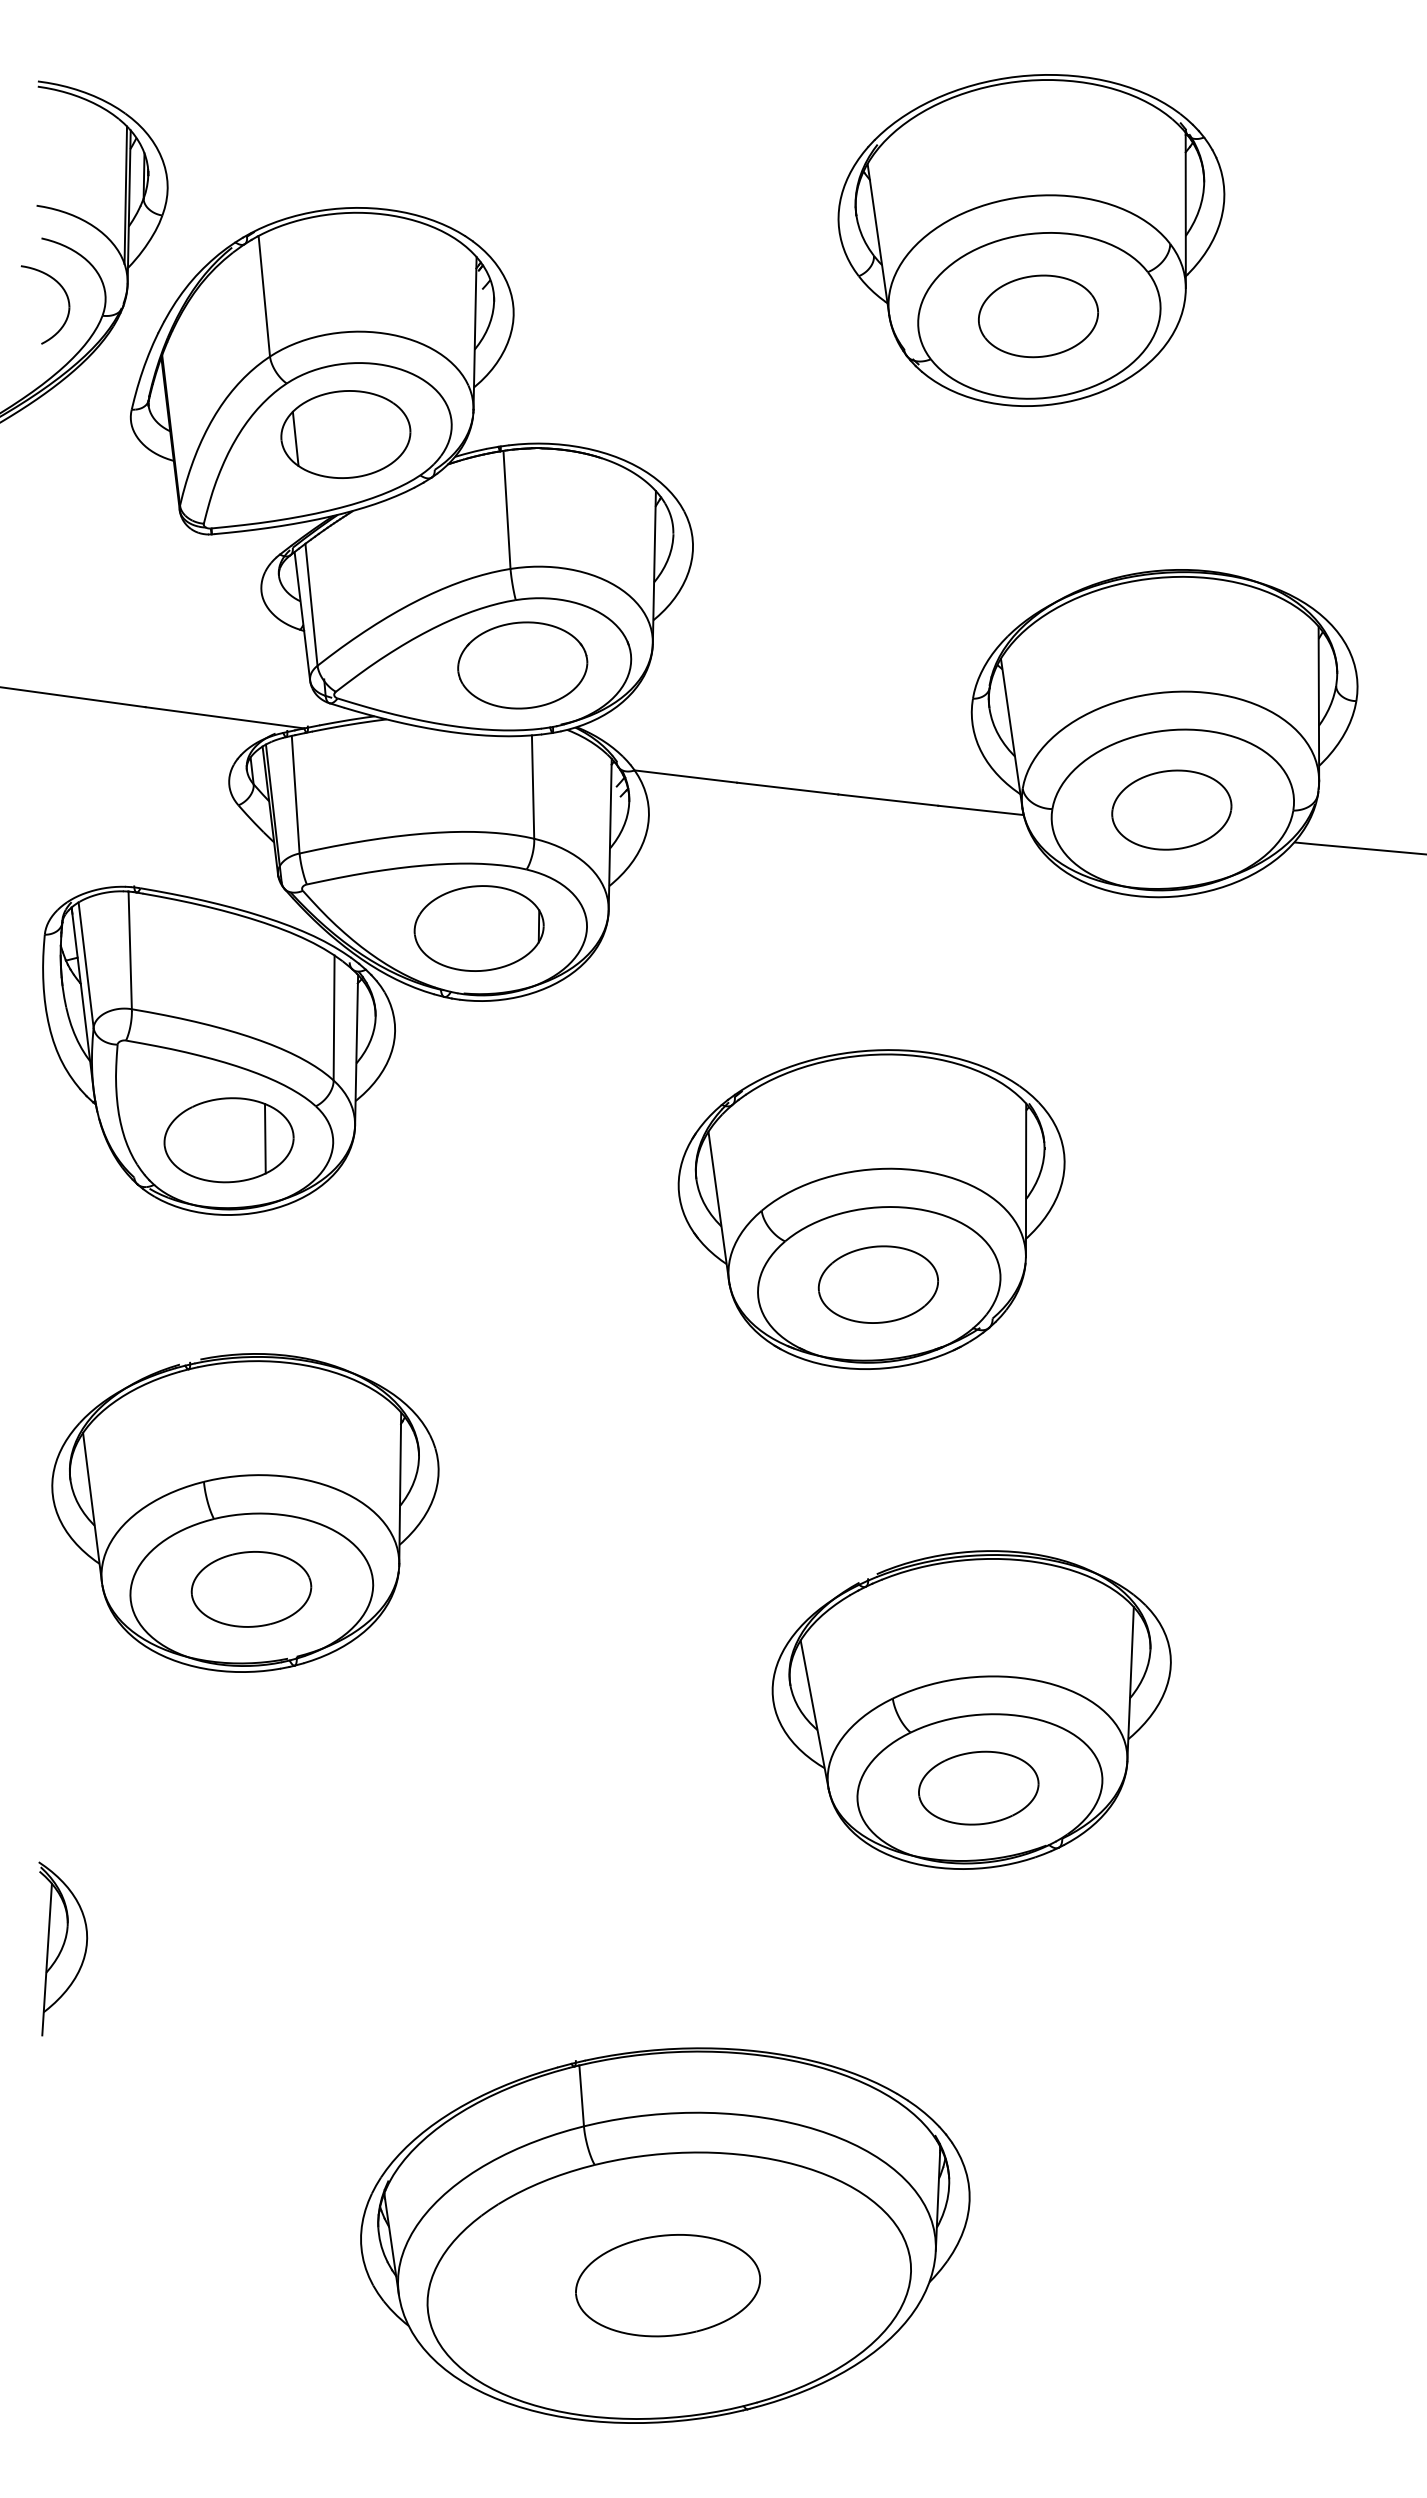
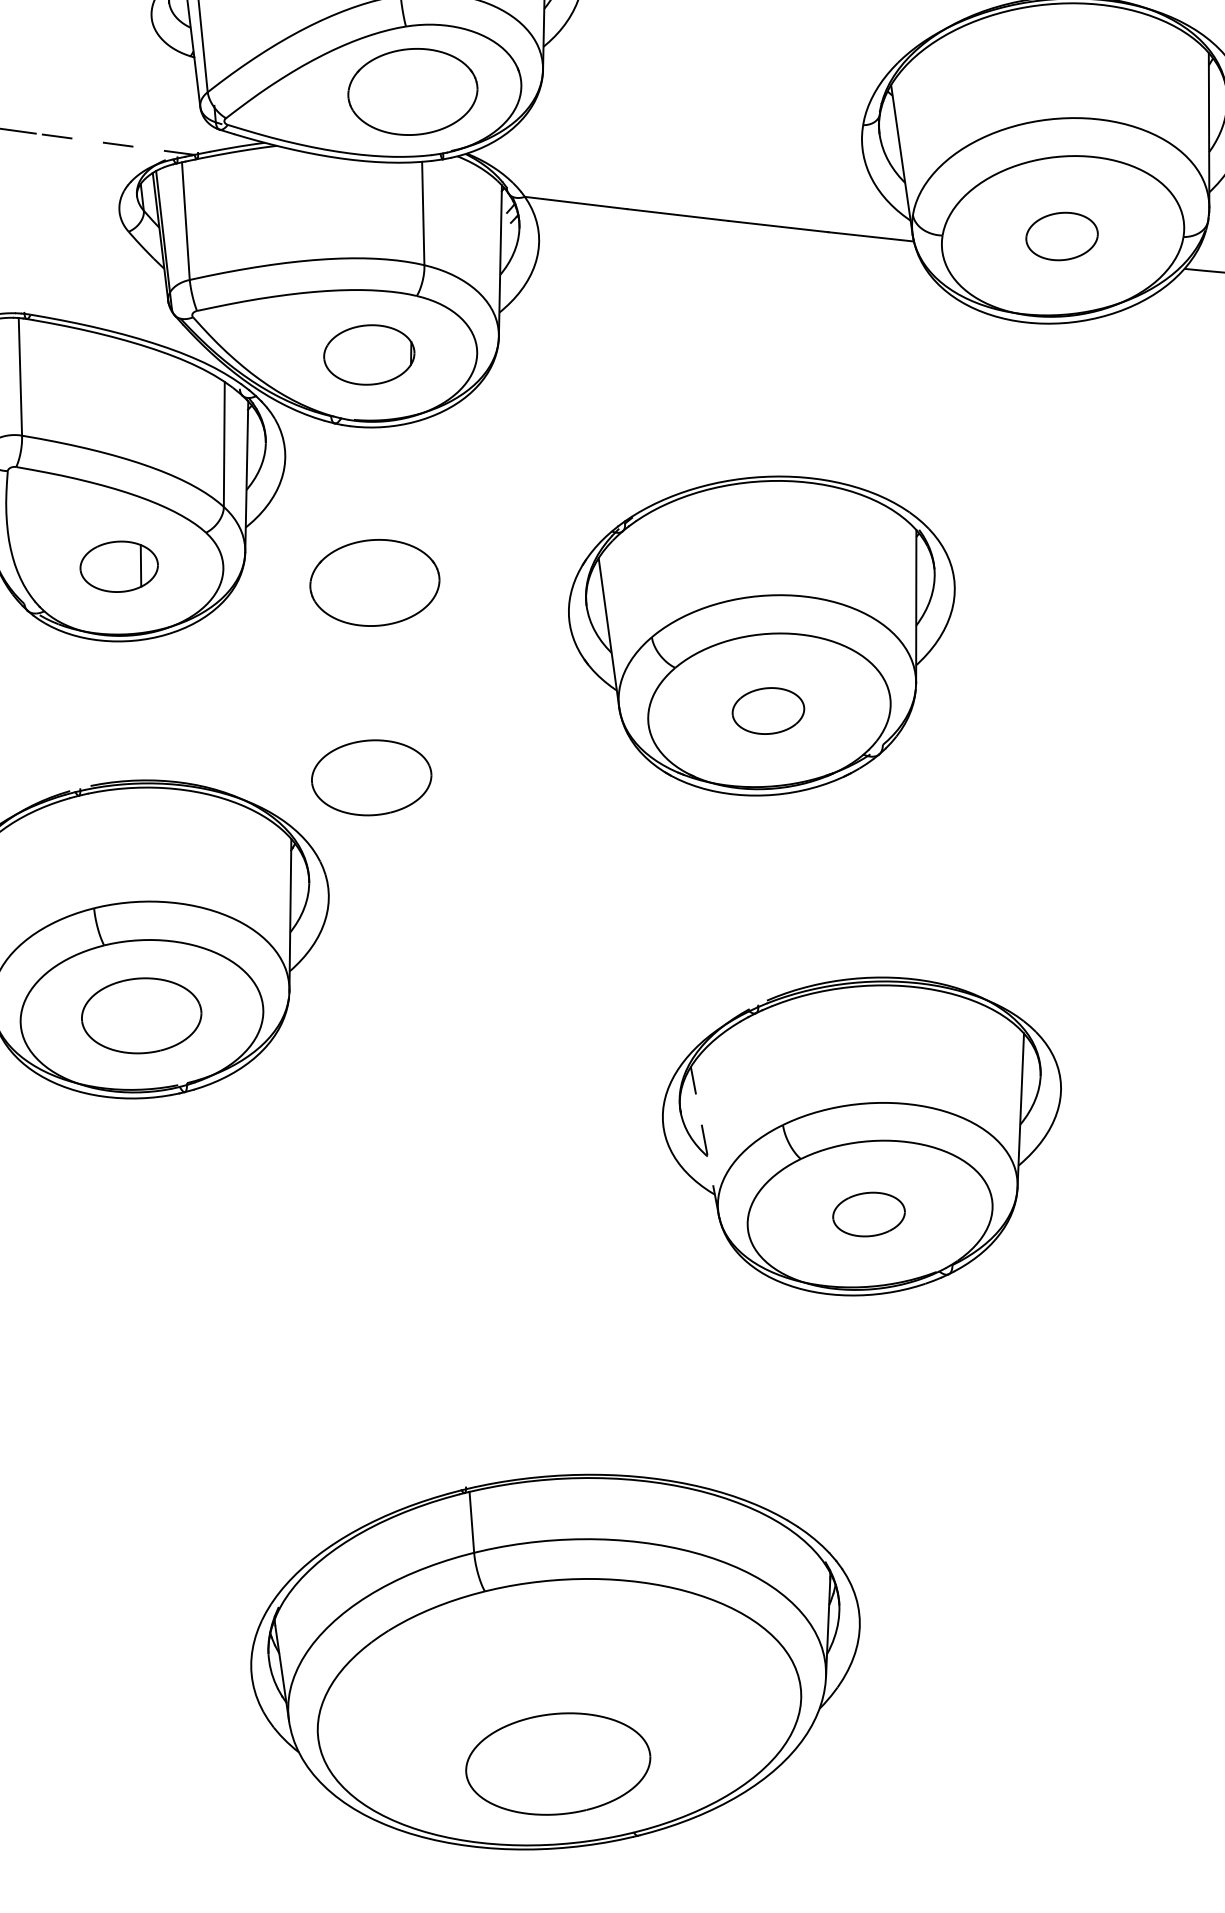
line: (224, 717) -> (114, 143), solid -> dashed
part: (1171, 809) -> (1061, 235), size x0.6
part: (478, 928) -> (368, 354), size x0.7
part: (228, 1140) -> (118, 566), size x0.6
part: (484, 1156) -> (374, 582), added
part: (877, 1284) -> (767, 710), size x0.6
part: (481, 1351) -> (371, 777), added
line: (814, 1714) -> (704, 1140), solid -> dashed
part: (978, 1787) -> (868, 1213), size x0.6
part: (668, 2285) -> (558, 1763), moved

